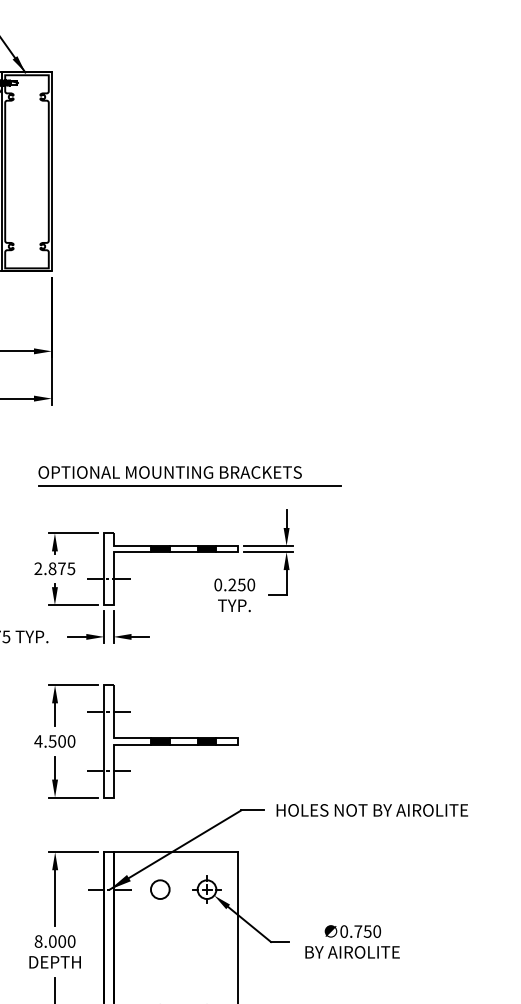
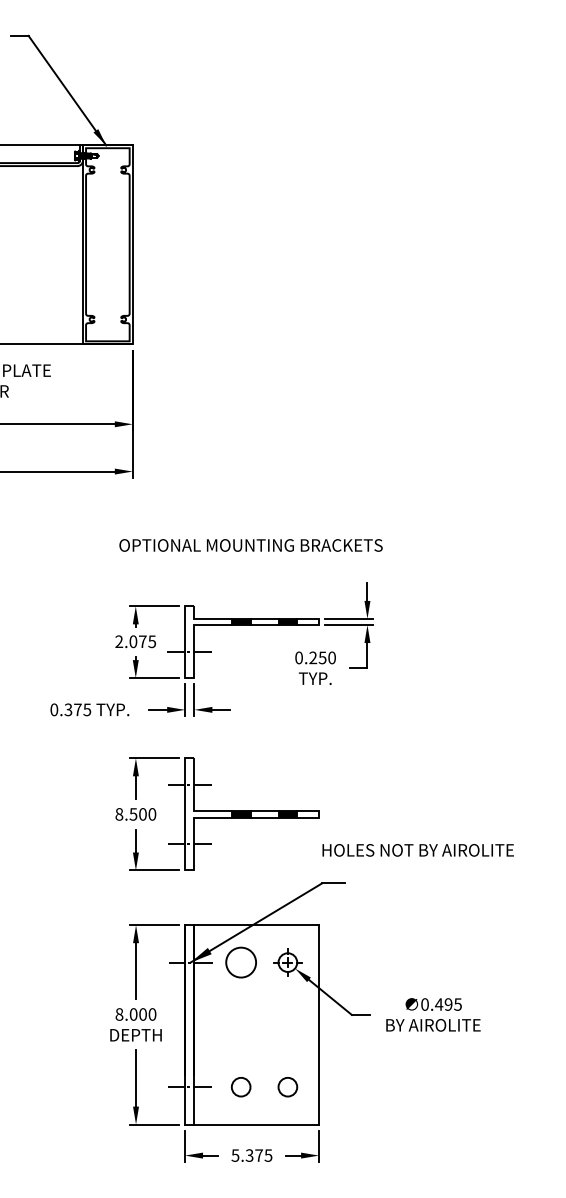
line: (189, 486) -> (270, 559), removed
text: (52, 568) -> (133, 641), 2.875 -> 2.075
text: (38, 741) -> (119, 814), 4.500 -> 8.500
text: (371, 810) -> (417, 850), moved
circle: (159, 889) -> (240, 962), size x1.6
text: (366, 931) -> (447, 1004), 0.750 -> 0.495

